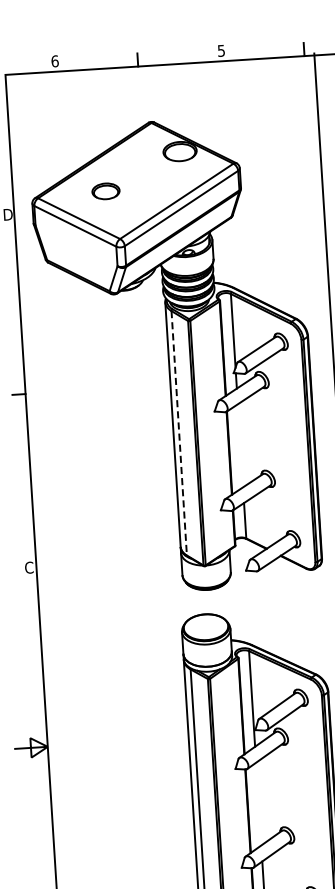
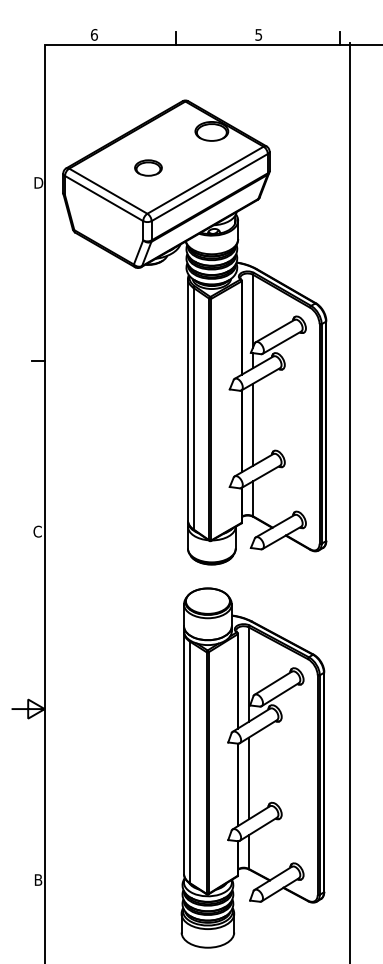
part: (105, 190) -> (148, 167), moved
line: (179, 433) -> (193, 408), dashed -> solid
line: (240, 445) -> (253, 424), added
line: (258, 804) -> (248, 778), added

